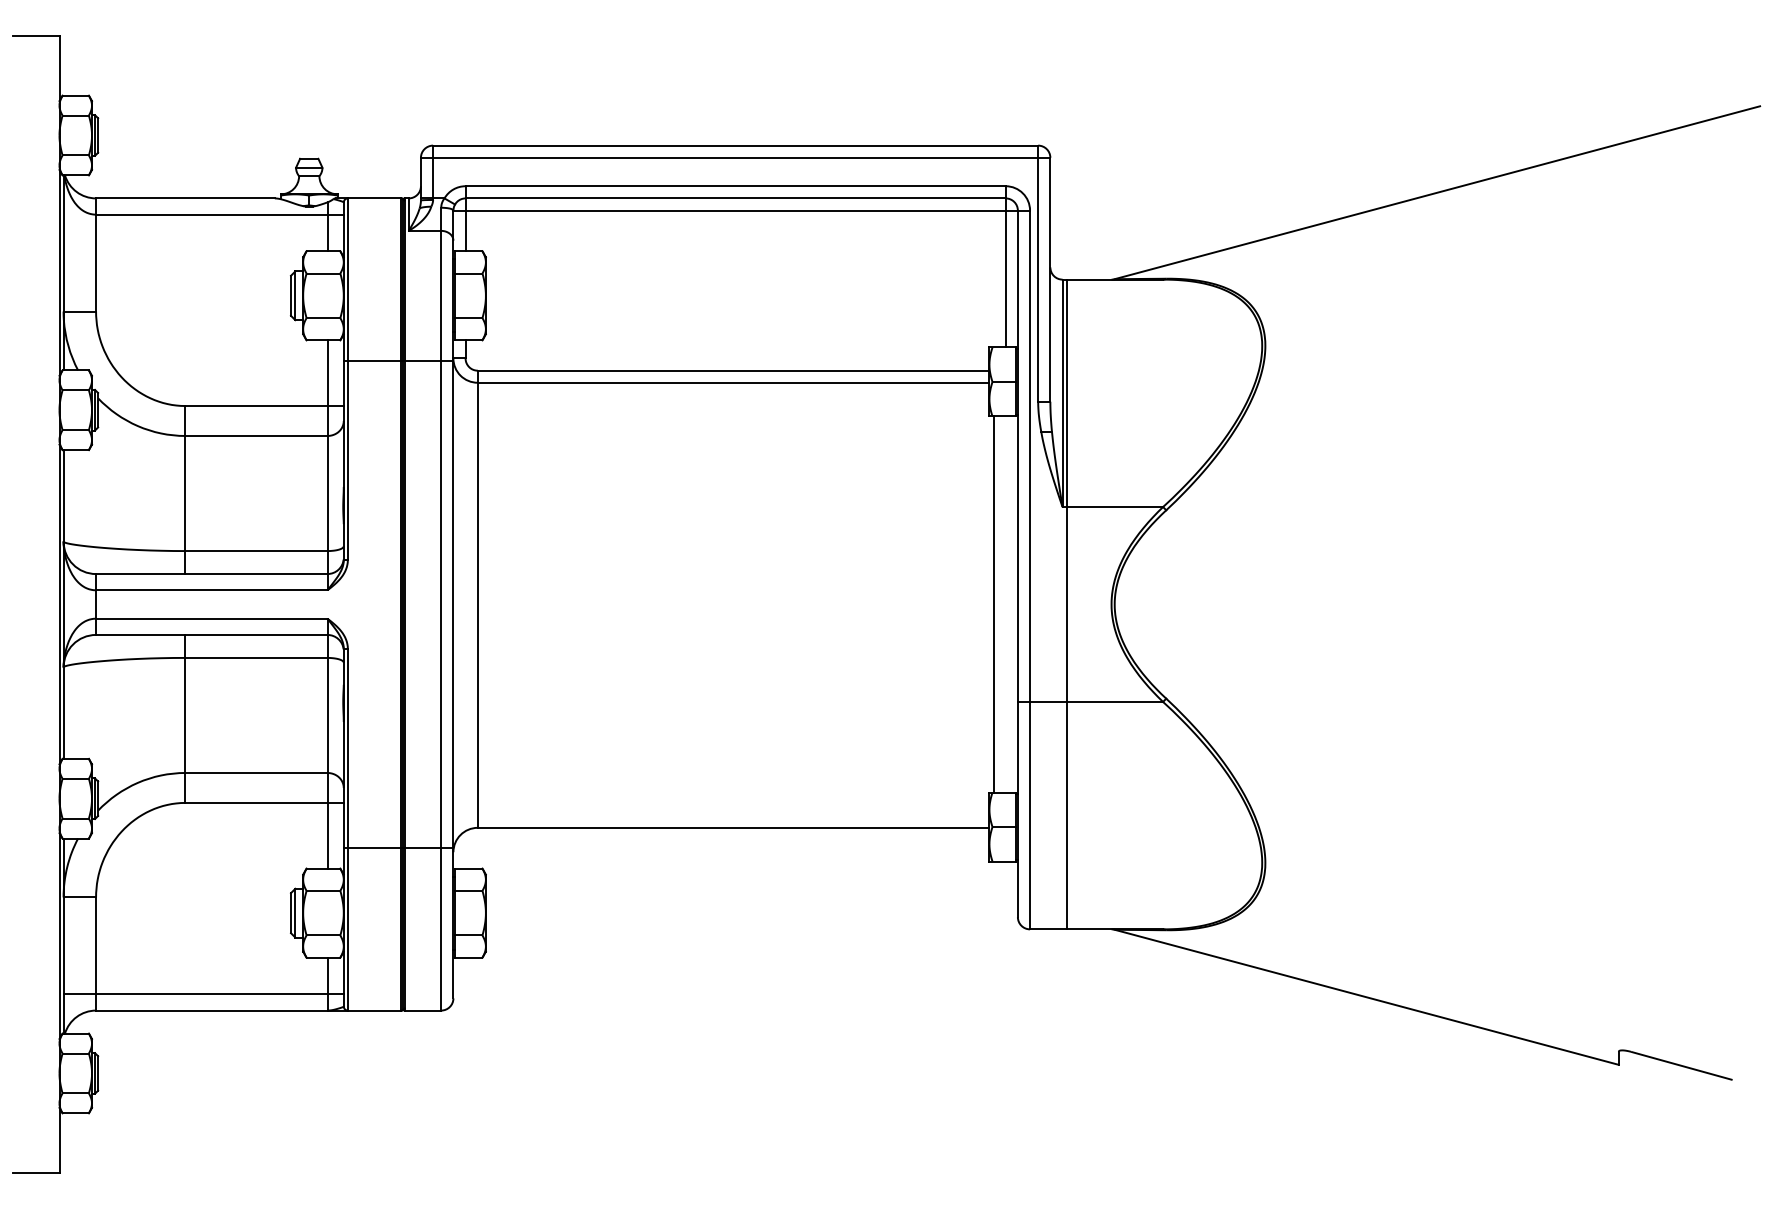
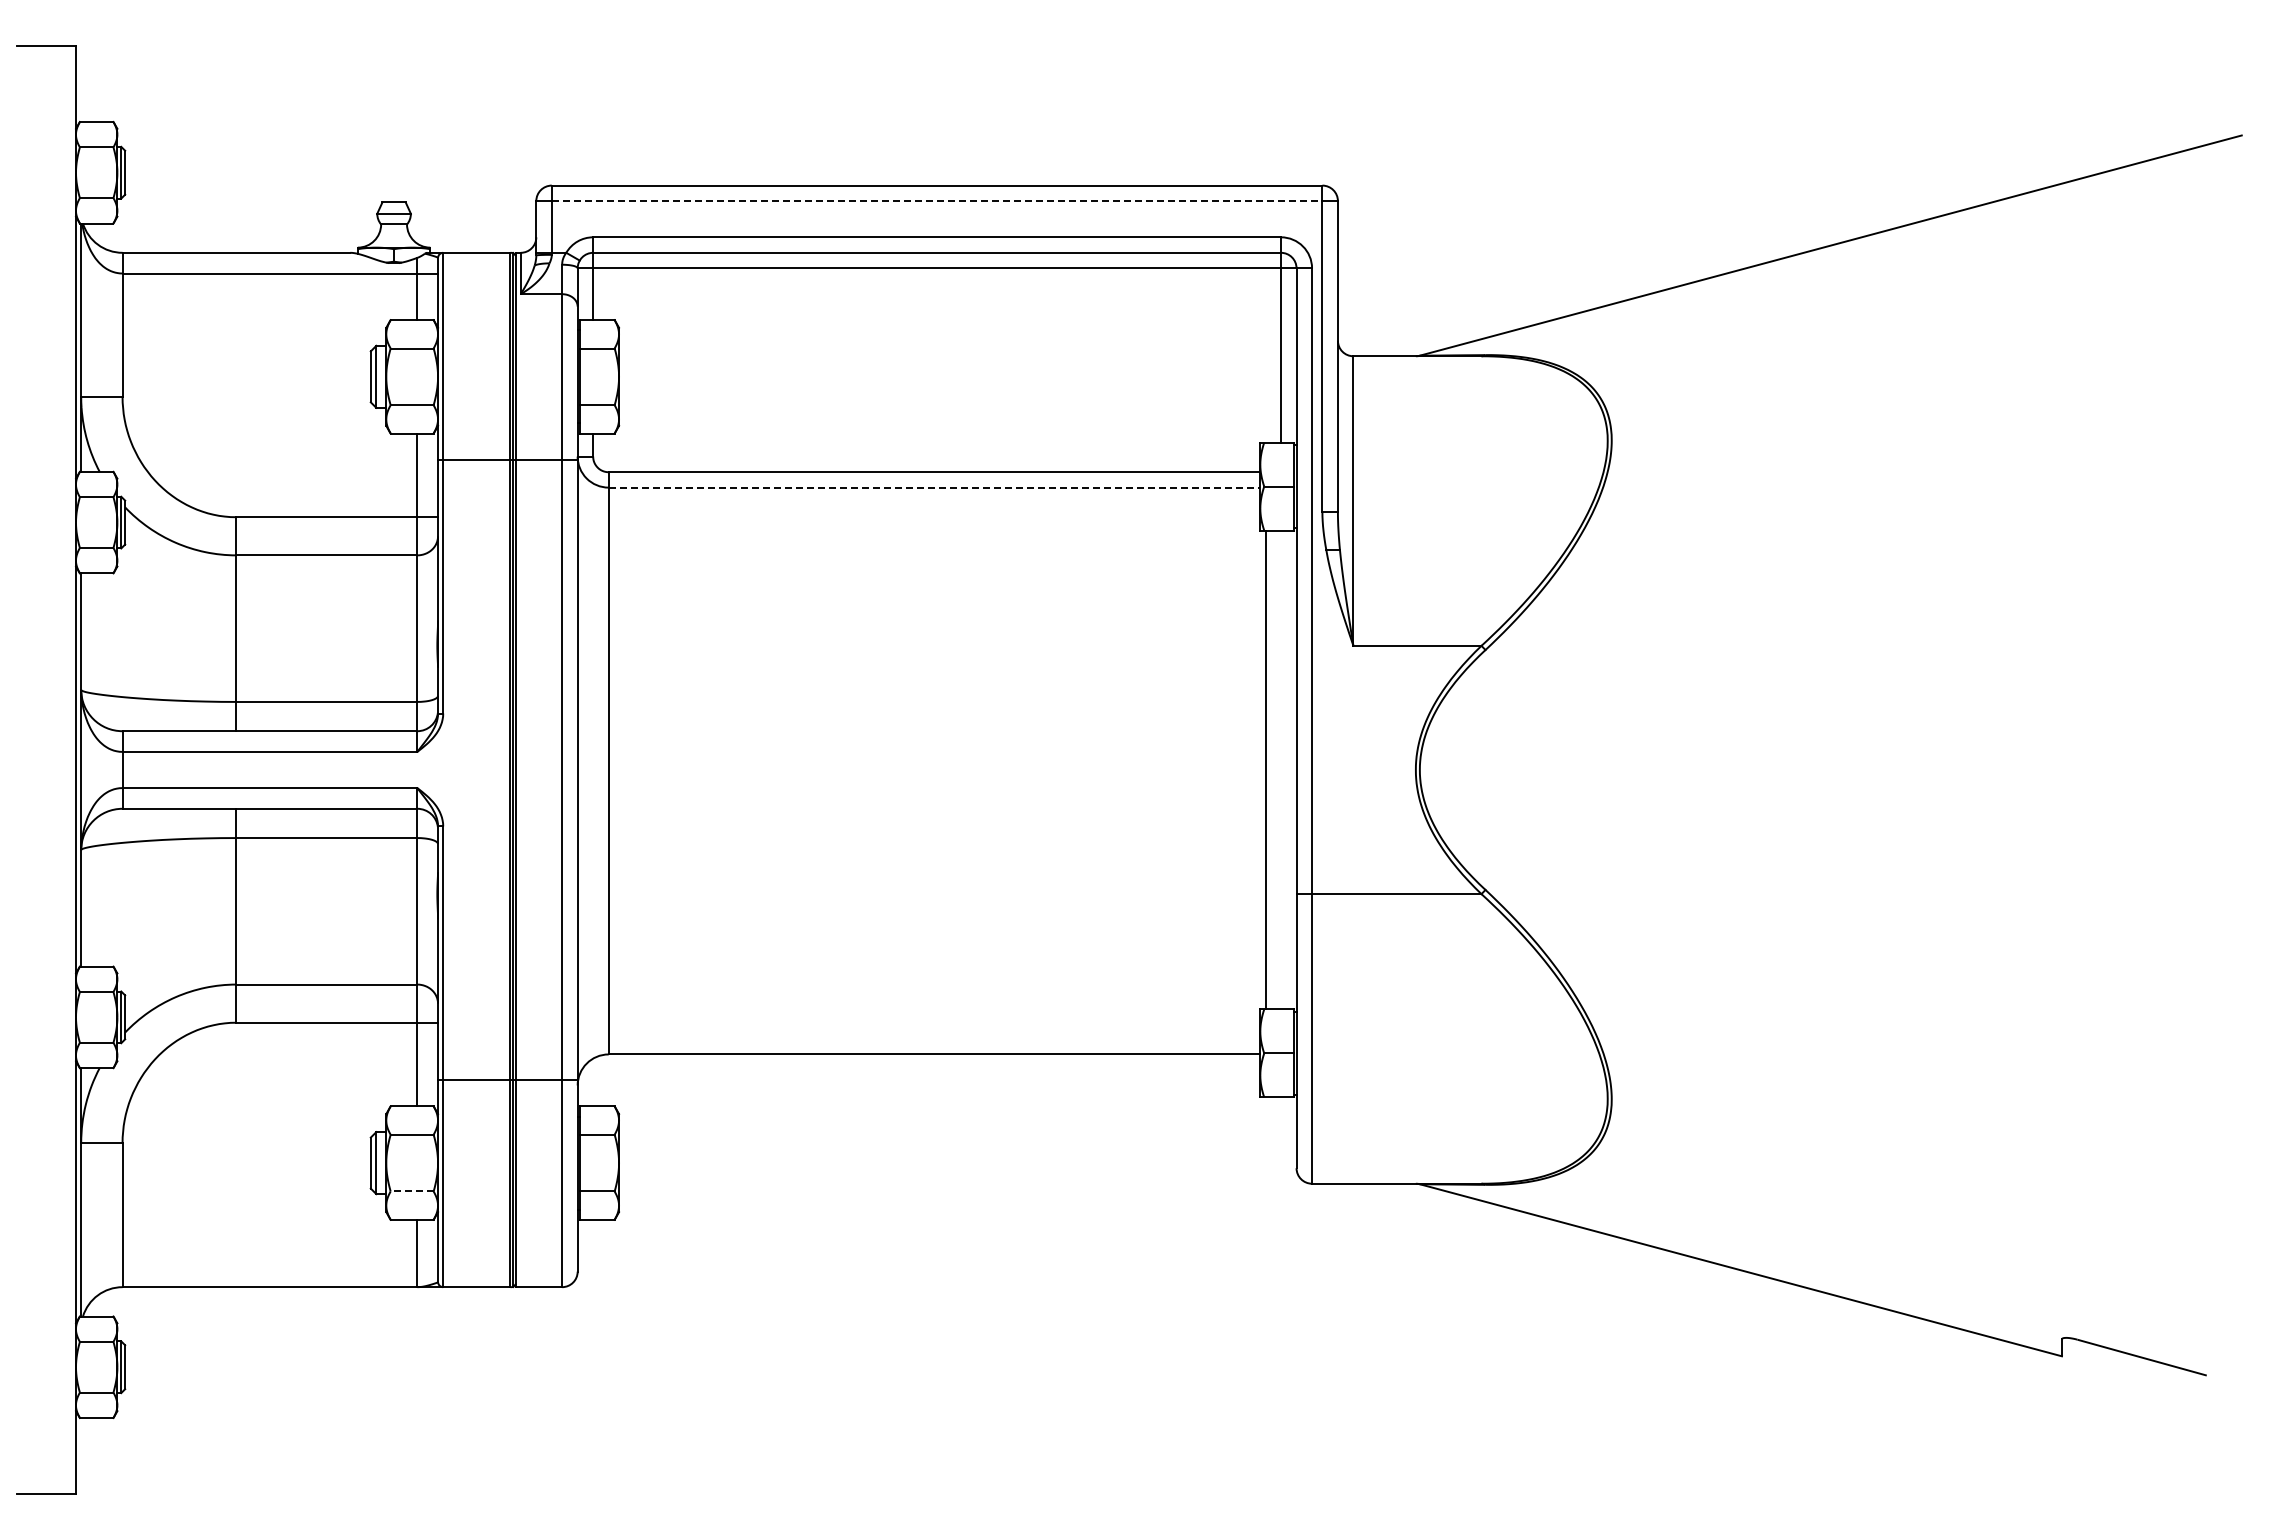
line: (735, 158) -> (937, 201), solid -> dashed
line: (733, 382) -> (934, 487), solid -> dashed
line: (1066, 604) -> (1358, 769), removed
line: (322, 935) -> (411, 1191), solid -> dashed
line: (203, 994) -> (259, 1266), removed

